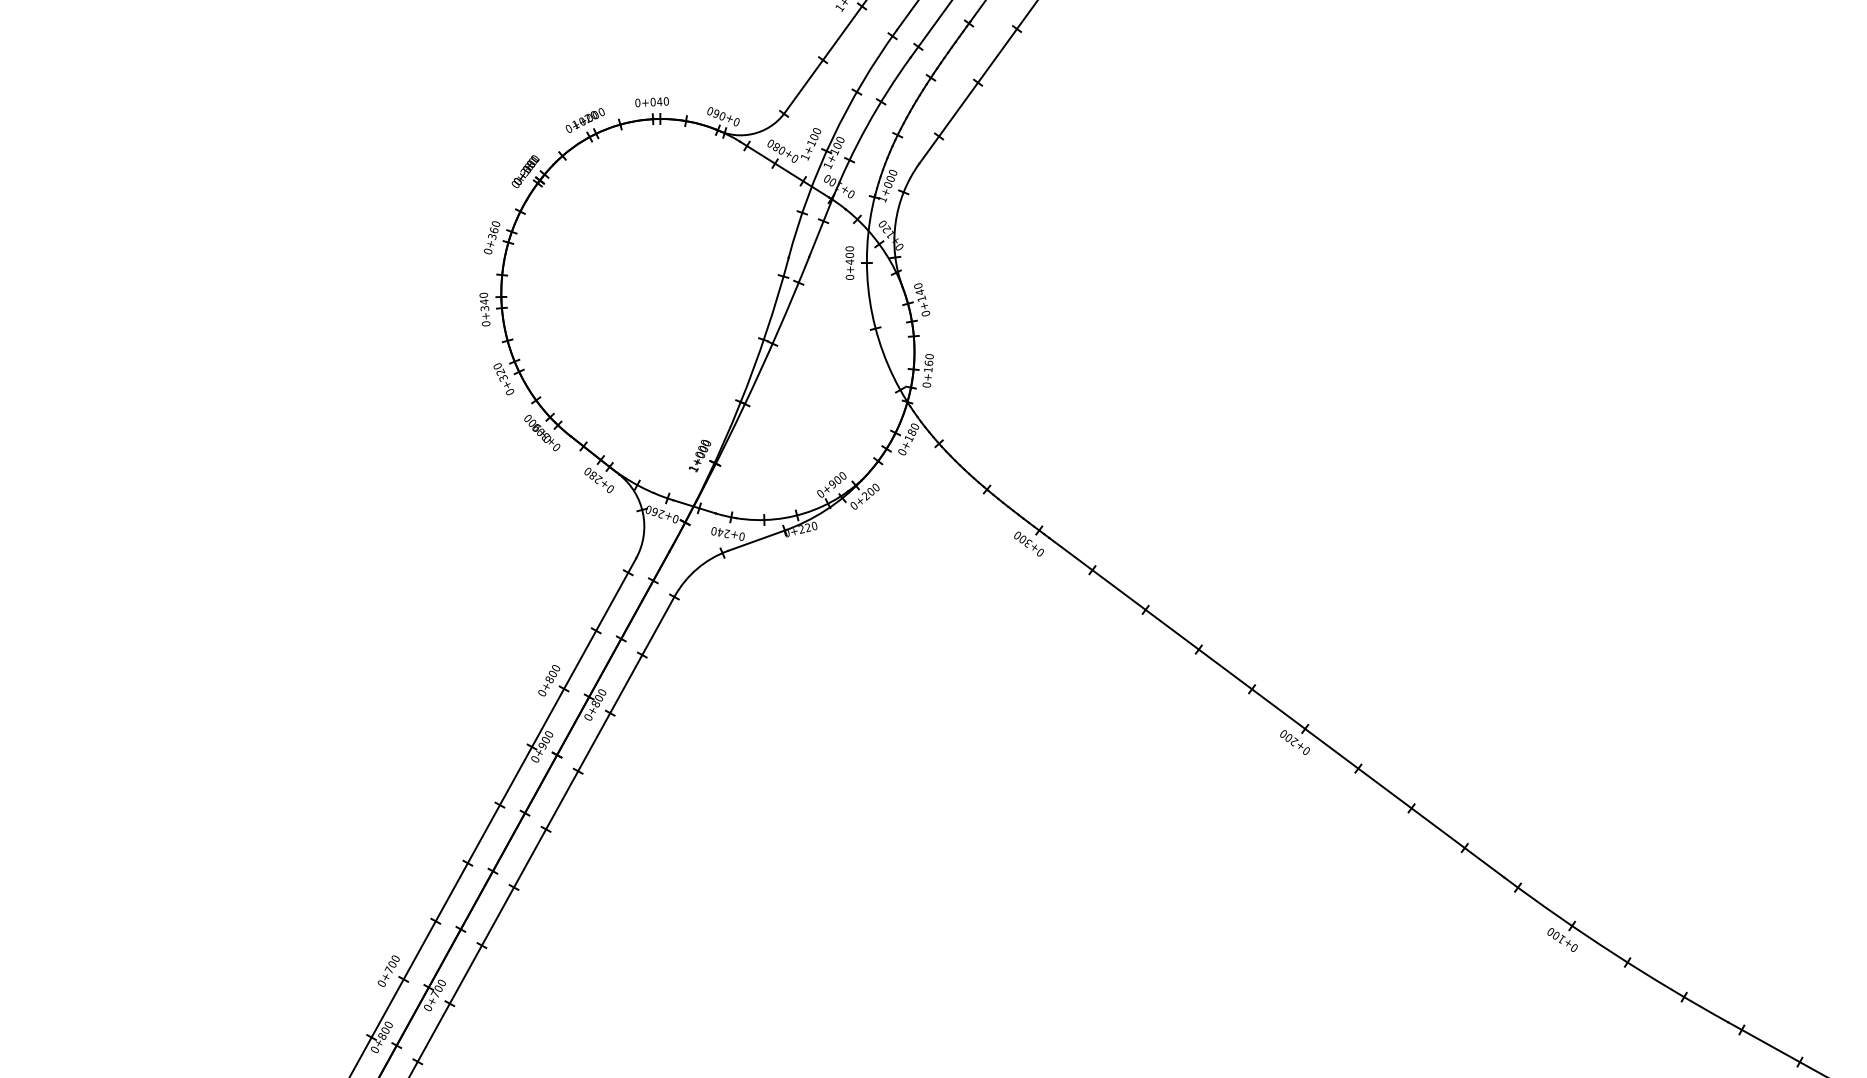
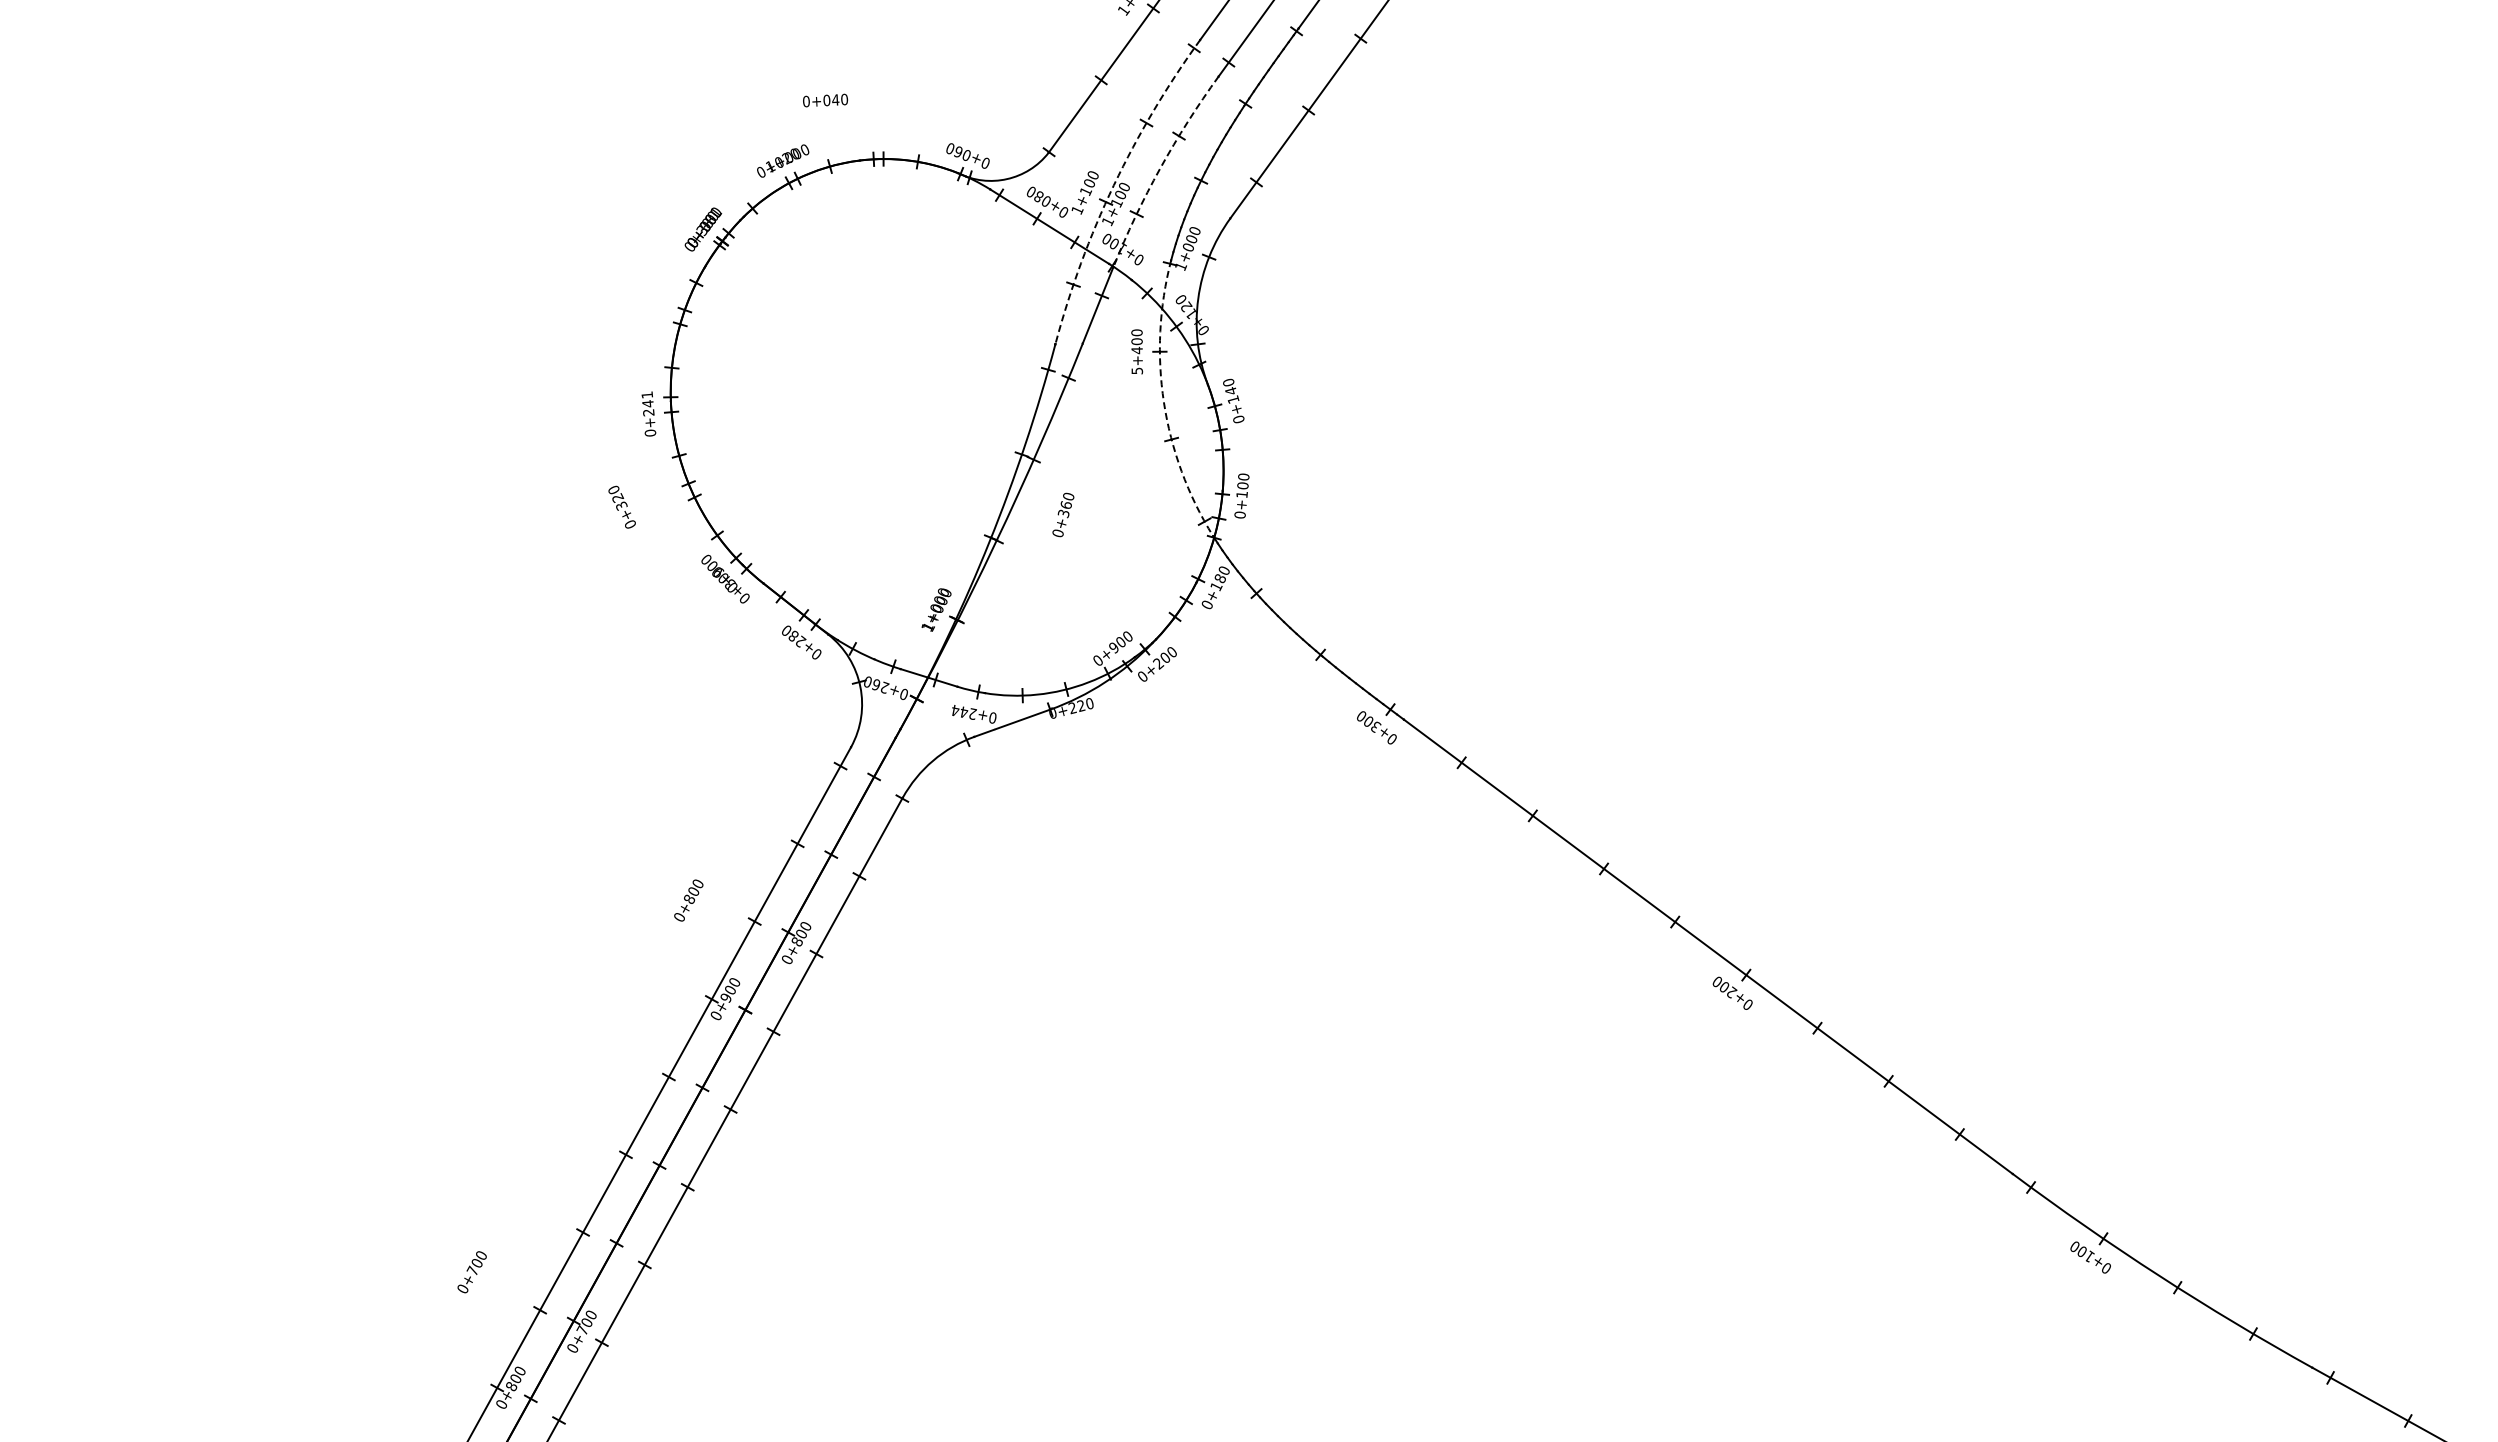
text: (652, 102) -> (825, 100), moved
arc: (867, 126) -> (1160, 168), solid -> dashed
arc: (832, 138) -> (1113, 185), solid -> dashed
text: (492, 237) -> (1063, 514), moved
text: (850, 277) -> (1137, 370), 0+400 -> 5+400
arc: (869, 300) -> (1163, 402), solid -> dashed
text: (483, 301) -> (647, 403), 0+340 -> 0+241
text: (928, 362) -> (1242, 485), 0+160 -> 0+100
text: (503, 378) -> (621, 506), moved
text: (714, 531) -> (955, 710), 0+240 -> 0+244
text: (548, 680) -> (688, 900), moved
text: (388, 971) -> (471, 1272), moved

